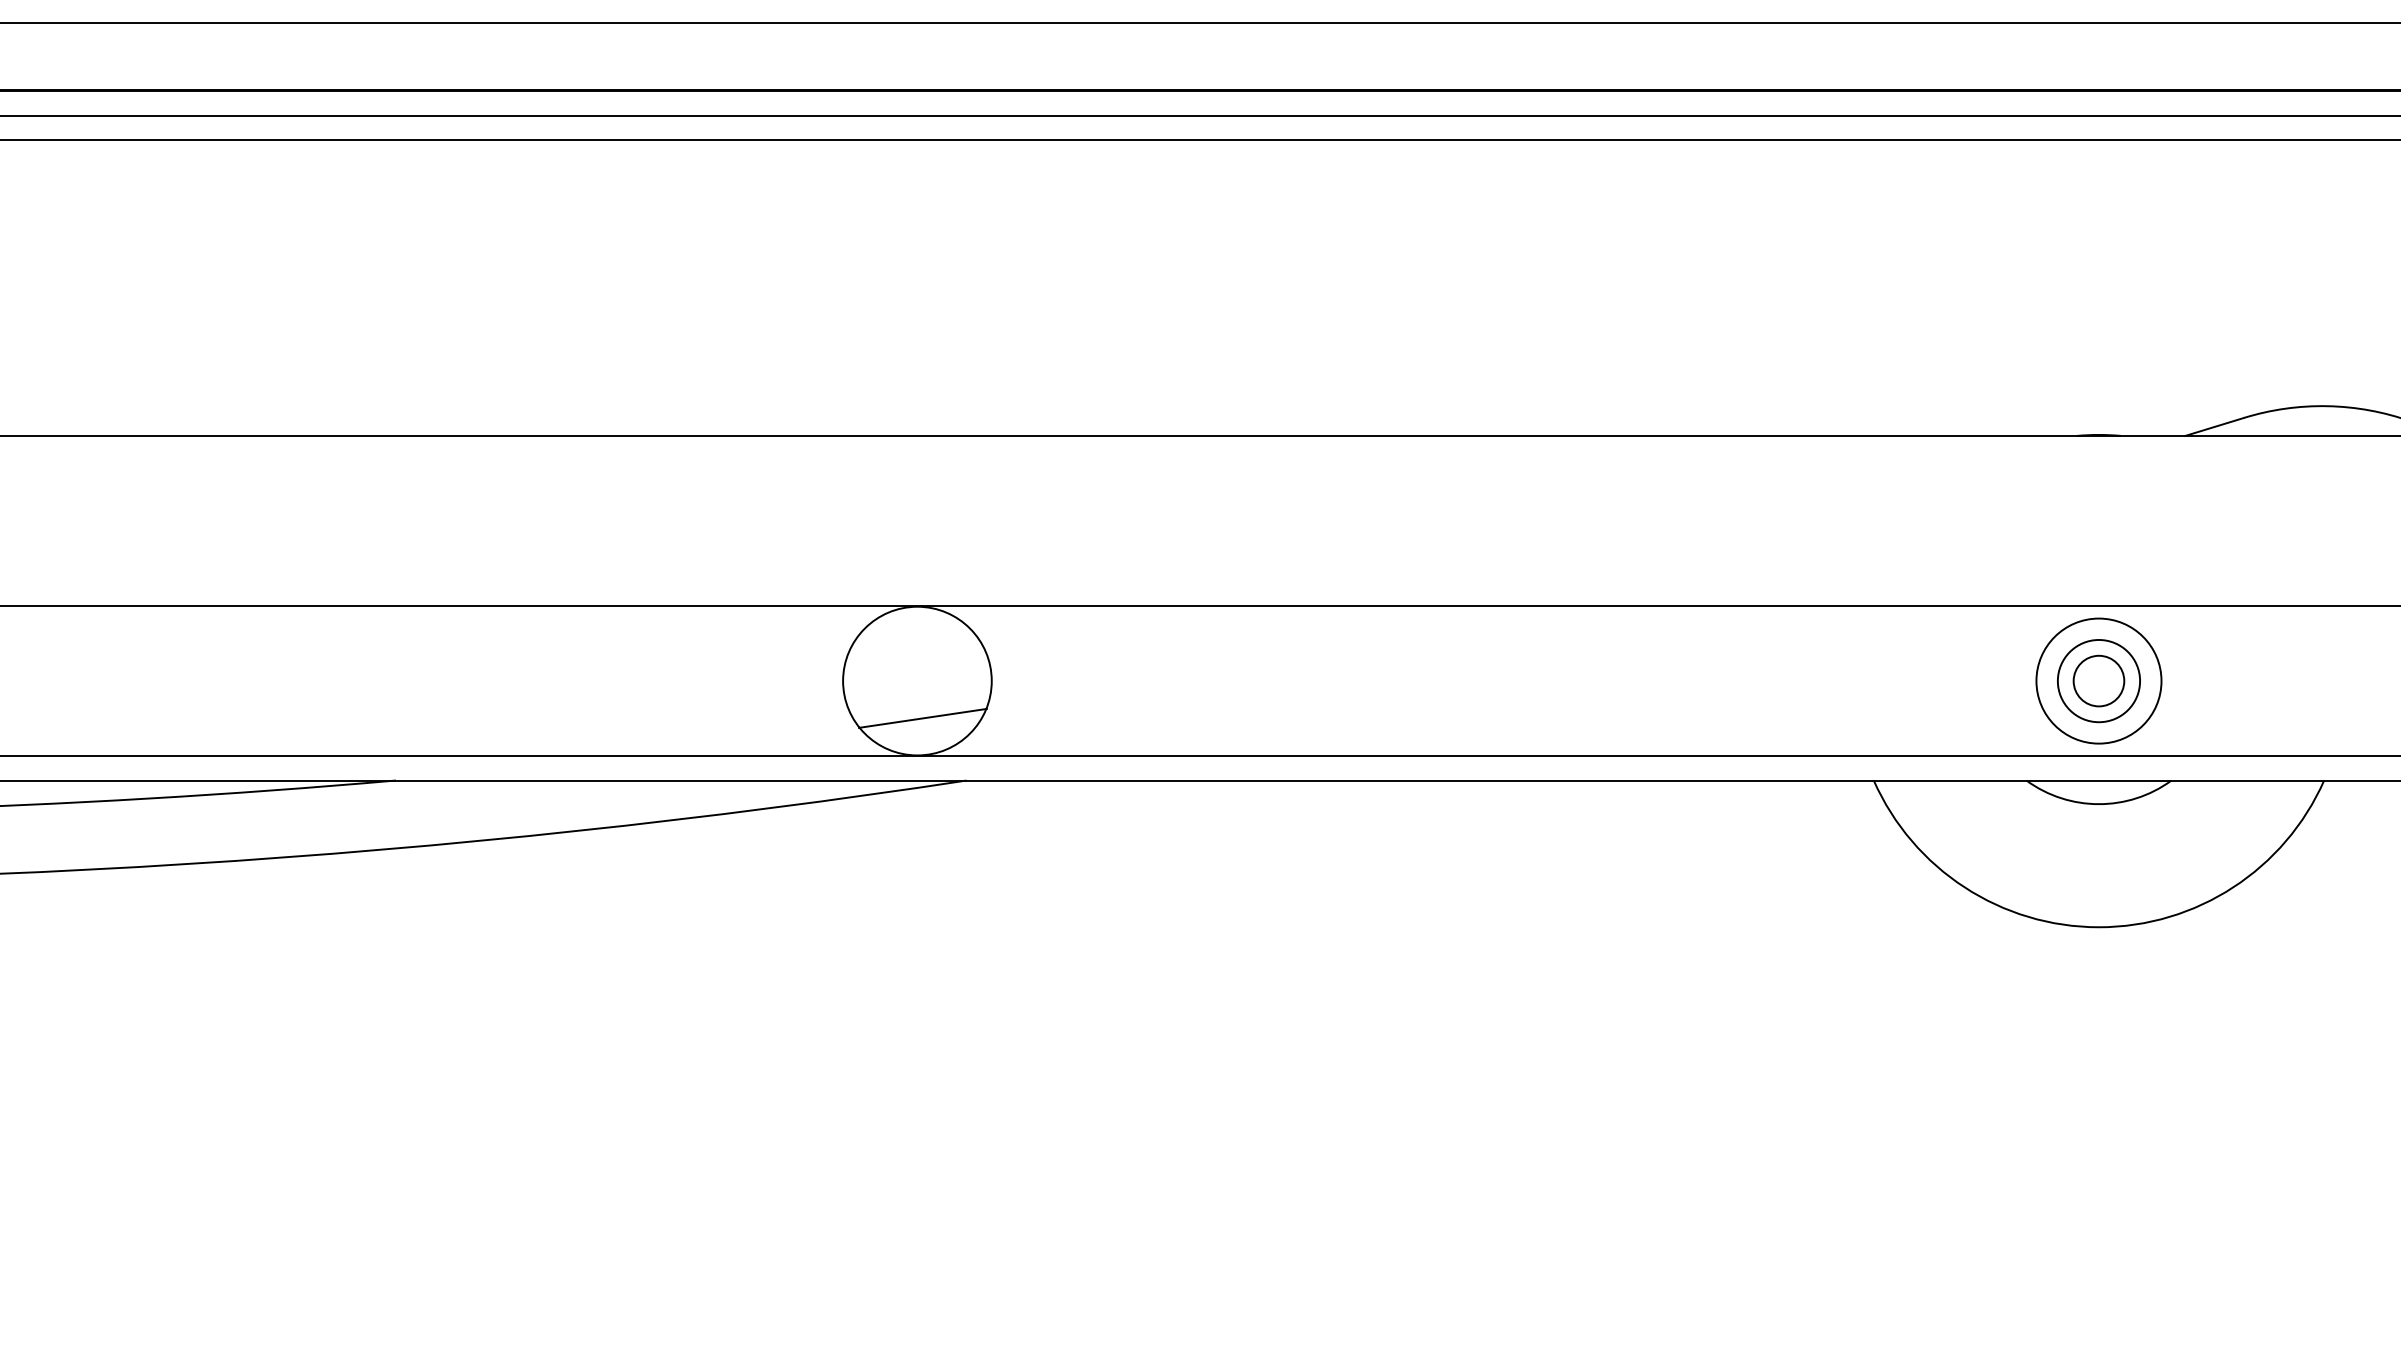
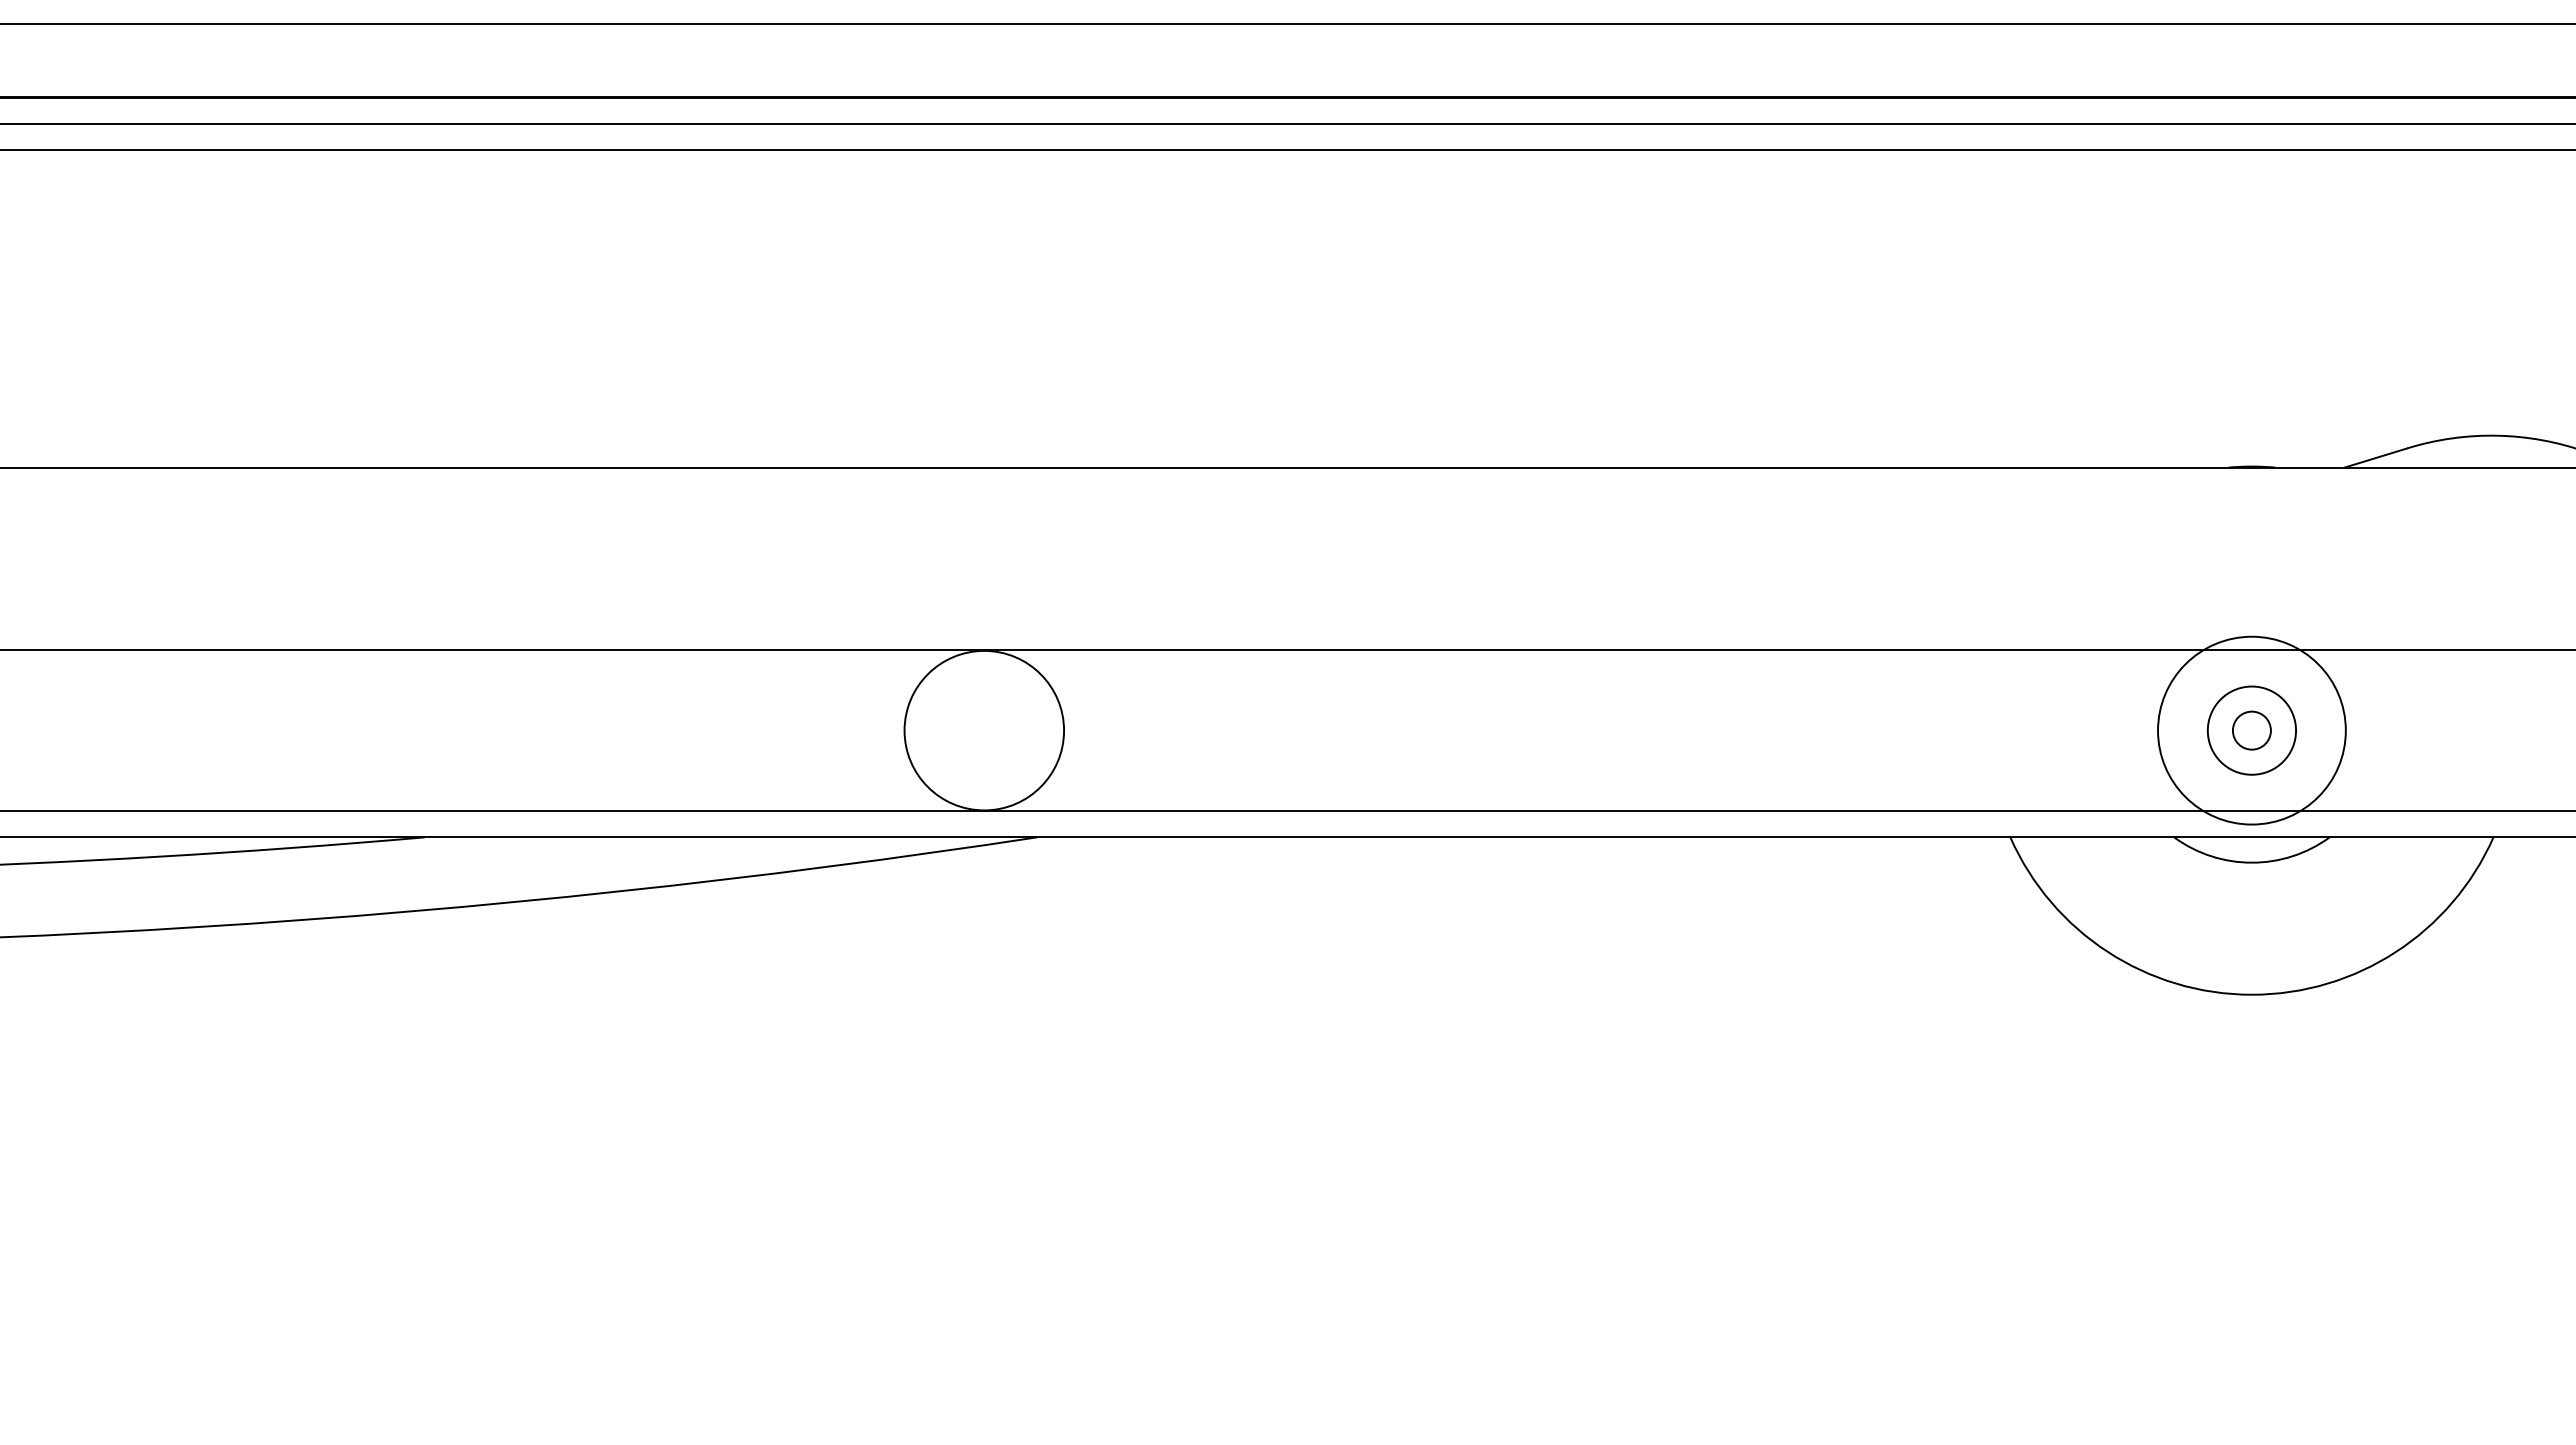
circle: (2098, 680) -> (2251, 730), size x0.7
circle: (2098, 680) -> (2251, 730), size x1.4
line: (922, 718) -> (989, 770), removed

